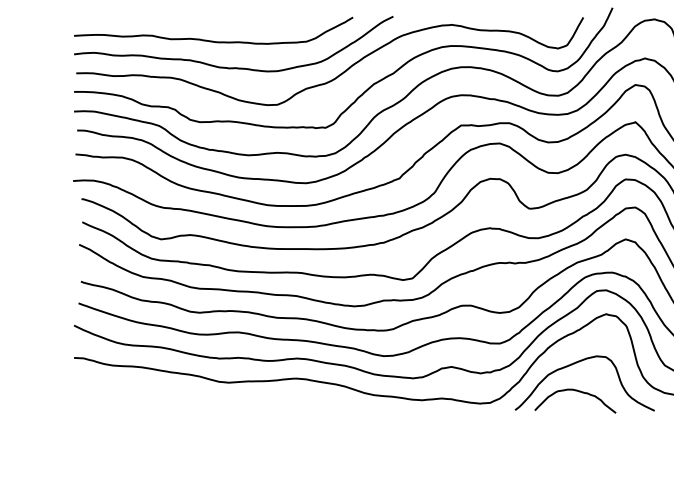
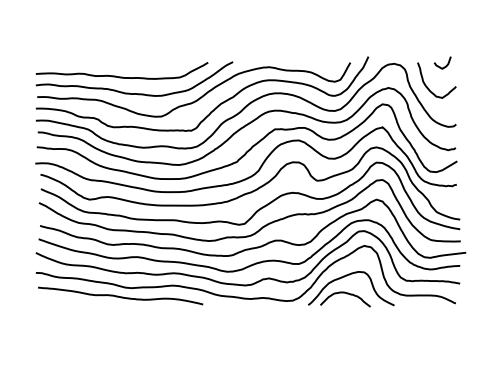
curve: (211, 396) -> (120, 296), added

